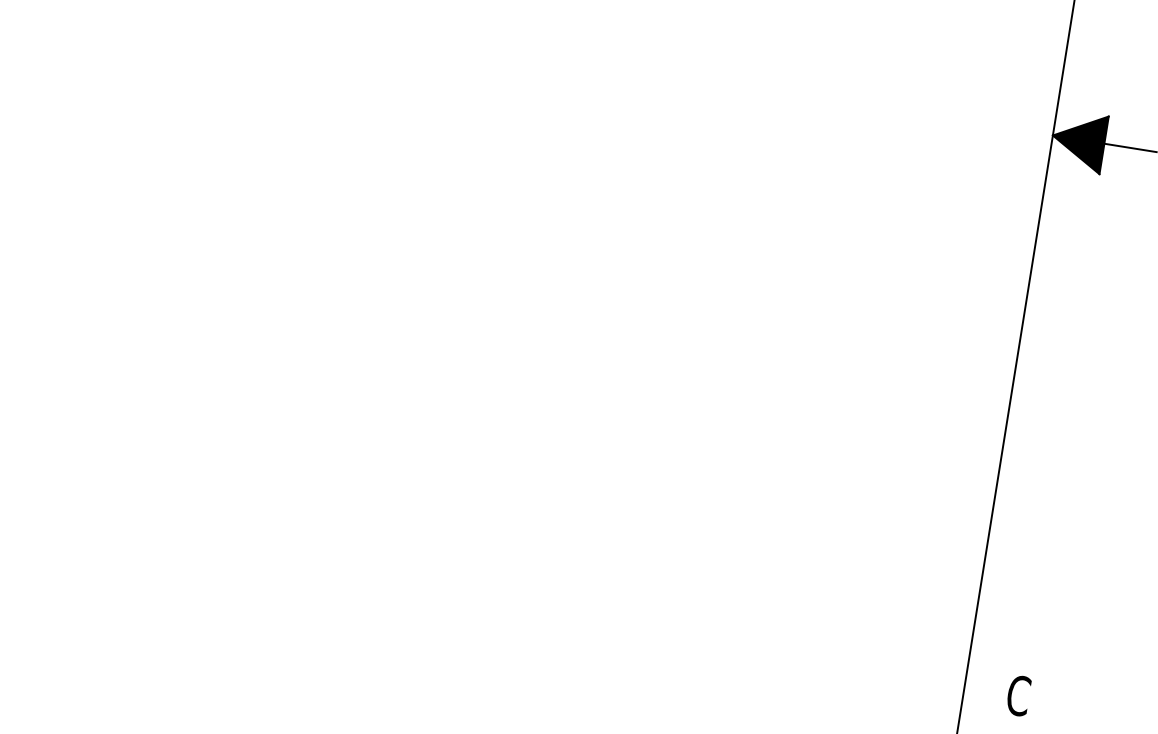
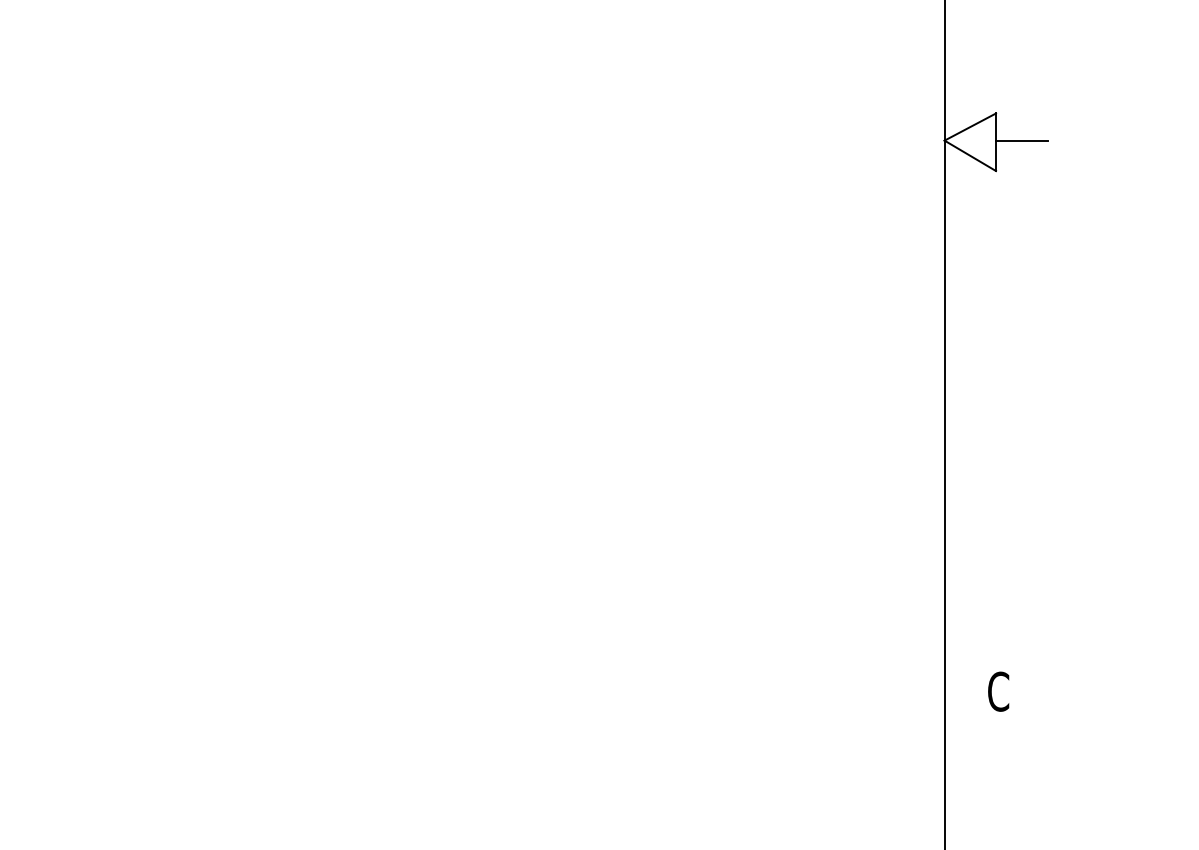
fill: (1078, 141) -> (970, 142), removed

